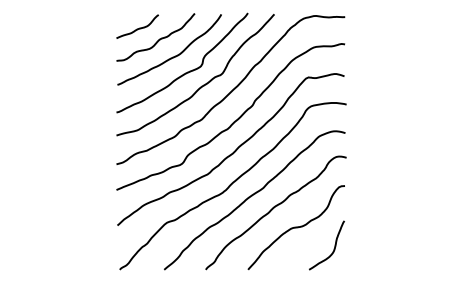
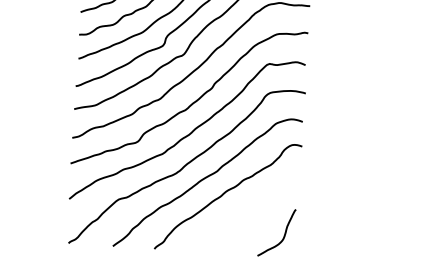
curve: (295, 227) -> (246, 212), removed

